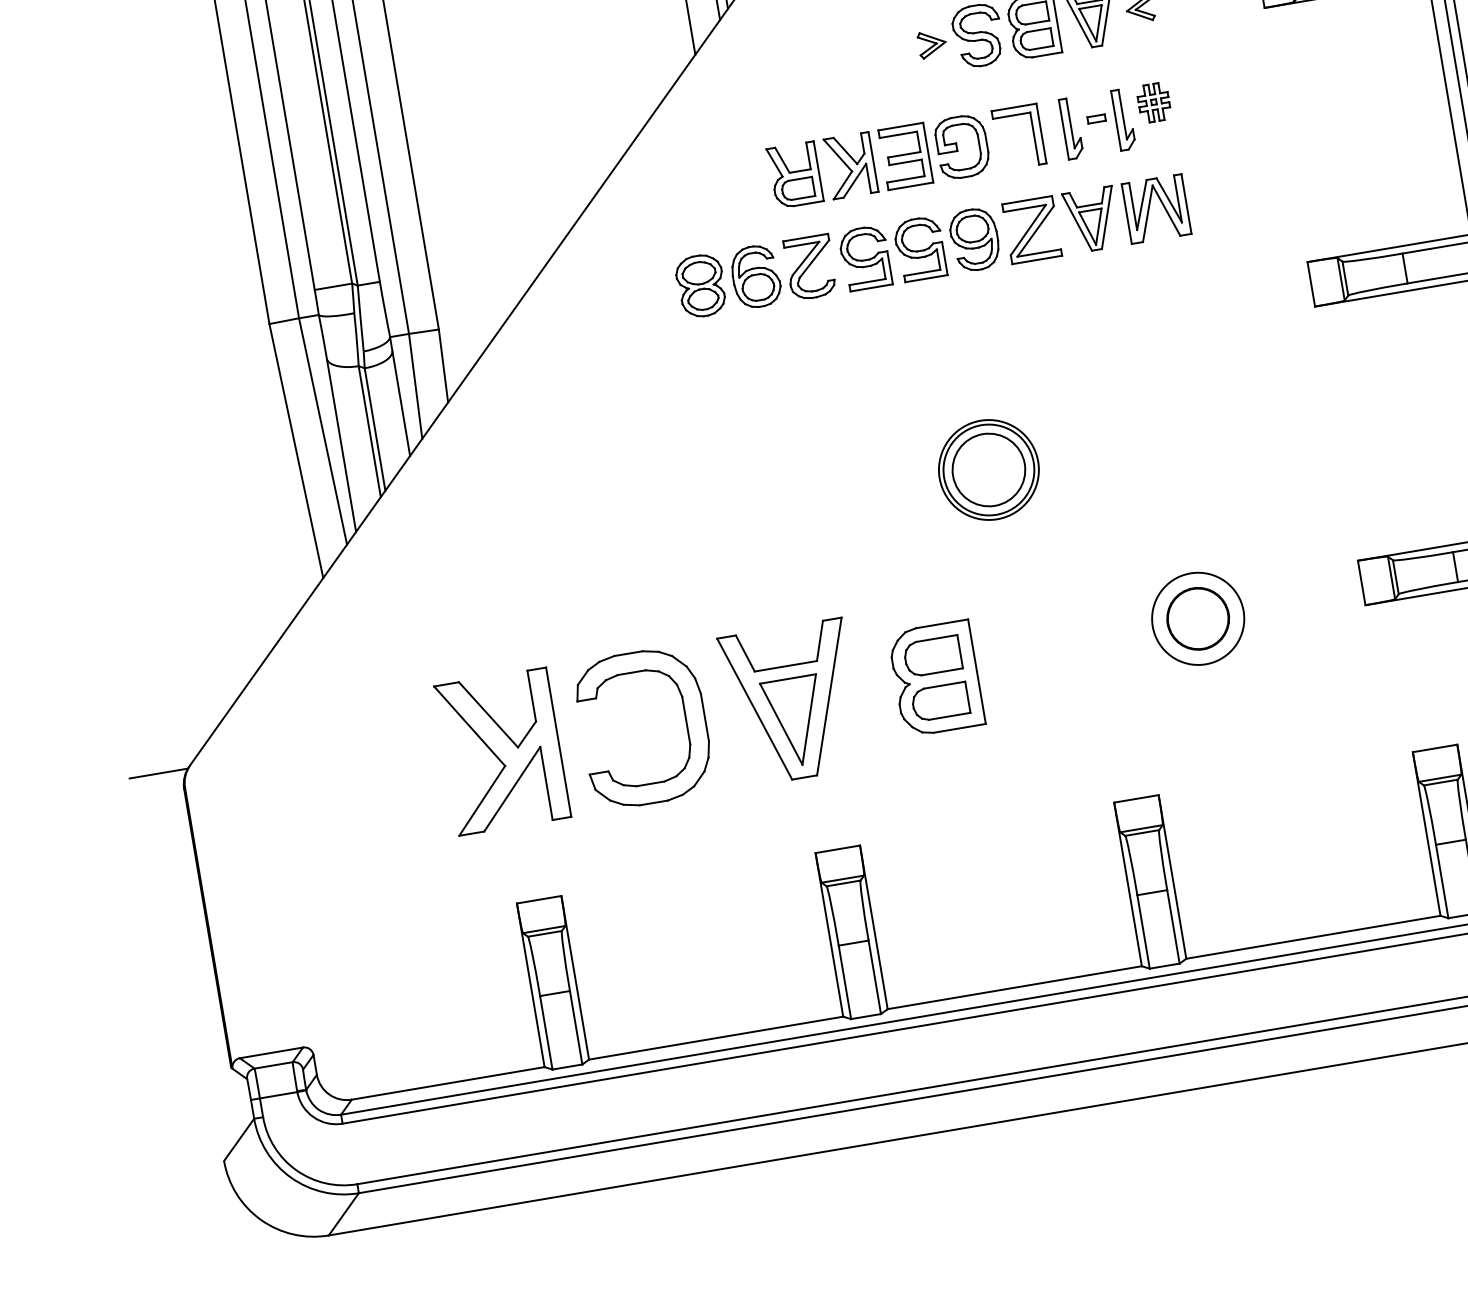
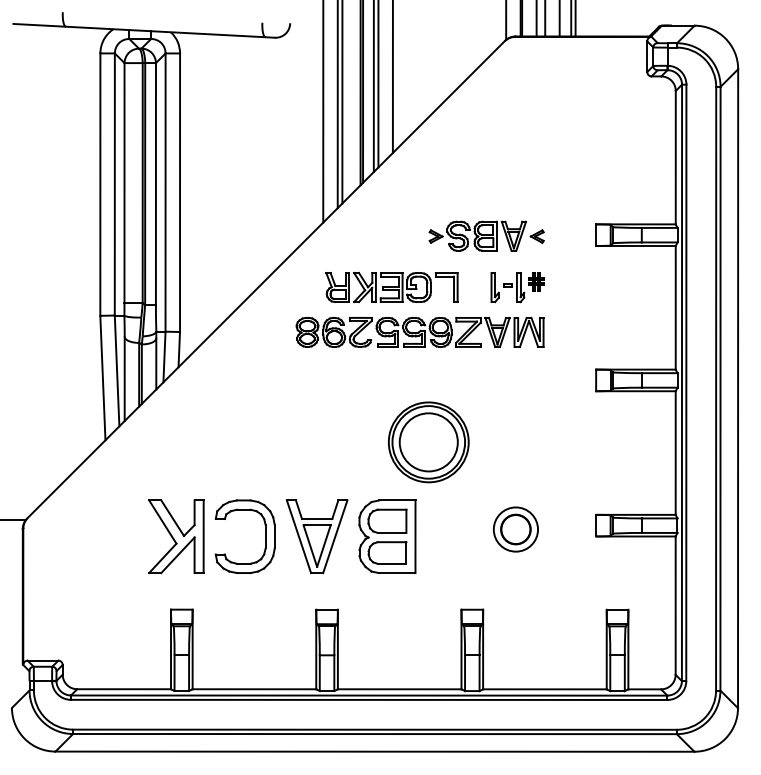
part: (905, 156) -> (391, 287), moved
part: (988, 470) -> (428, 442), size x1.67
part: (936, 677) -> (387, 536), size x1.43

